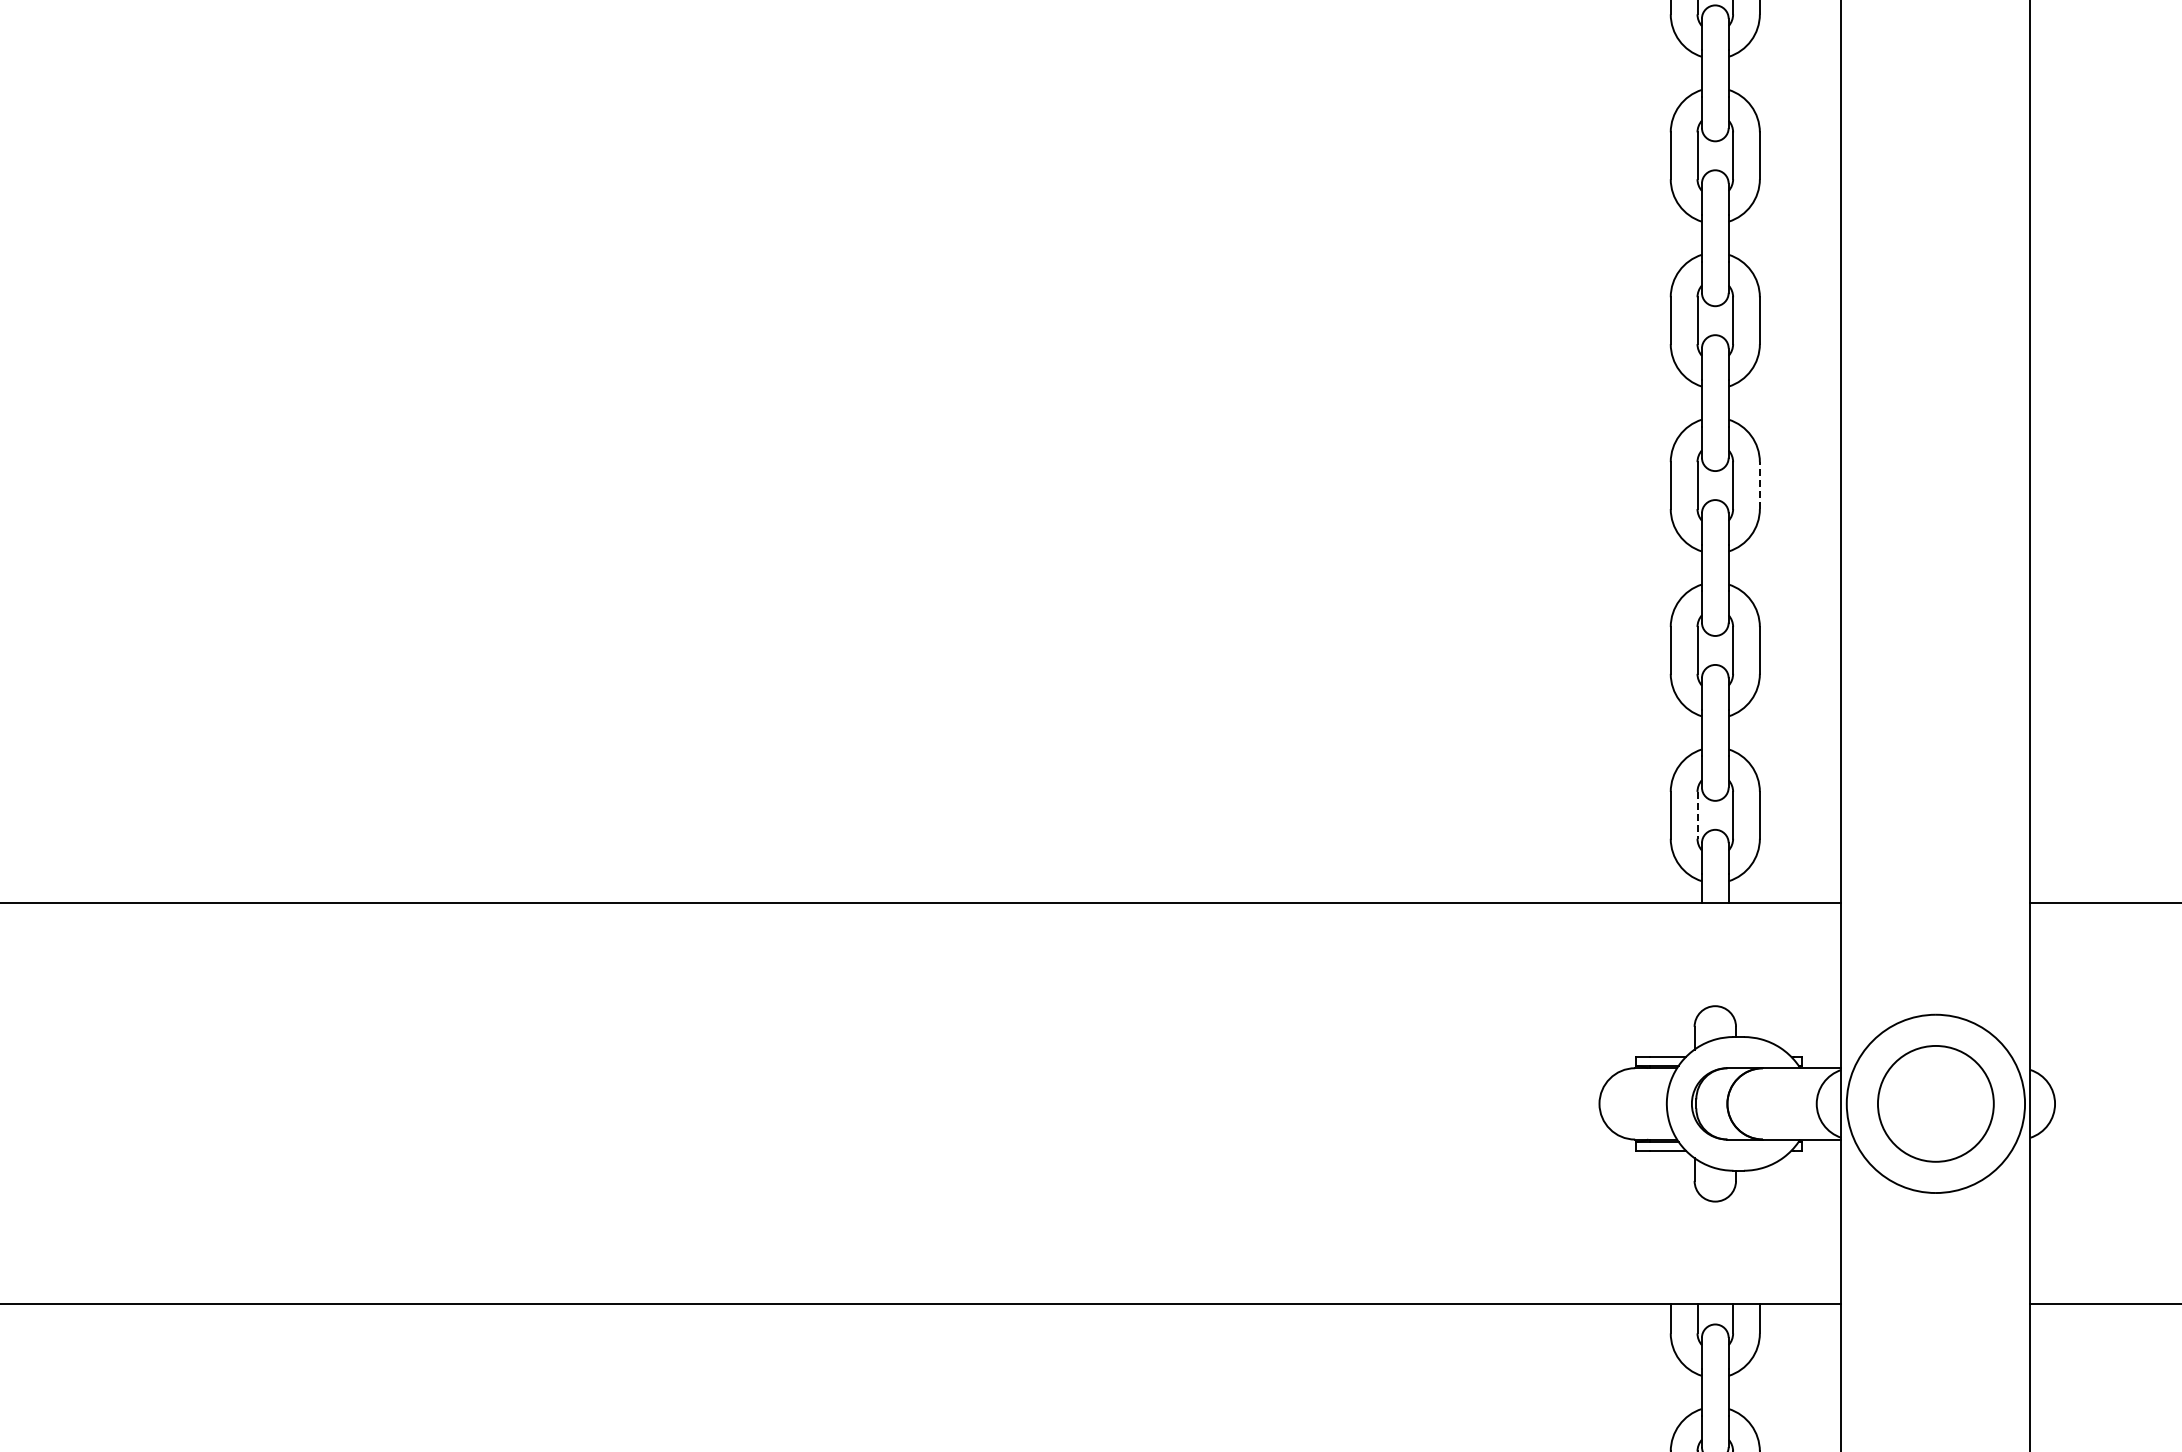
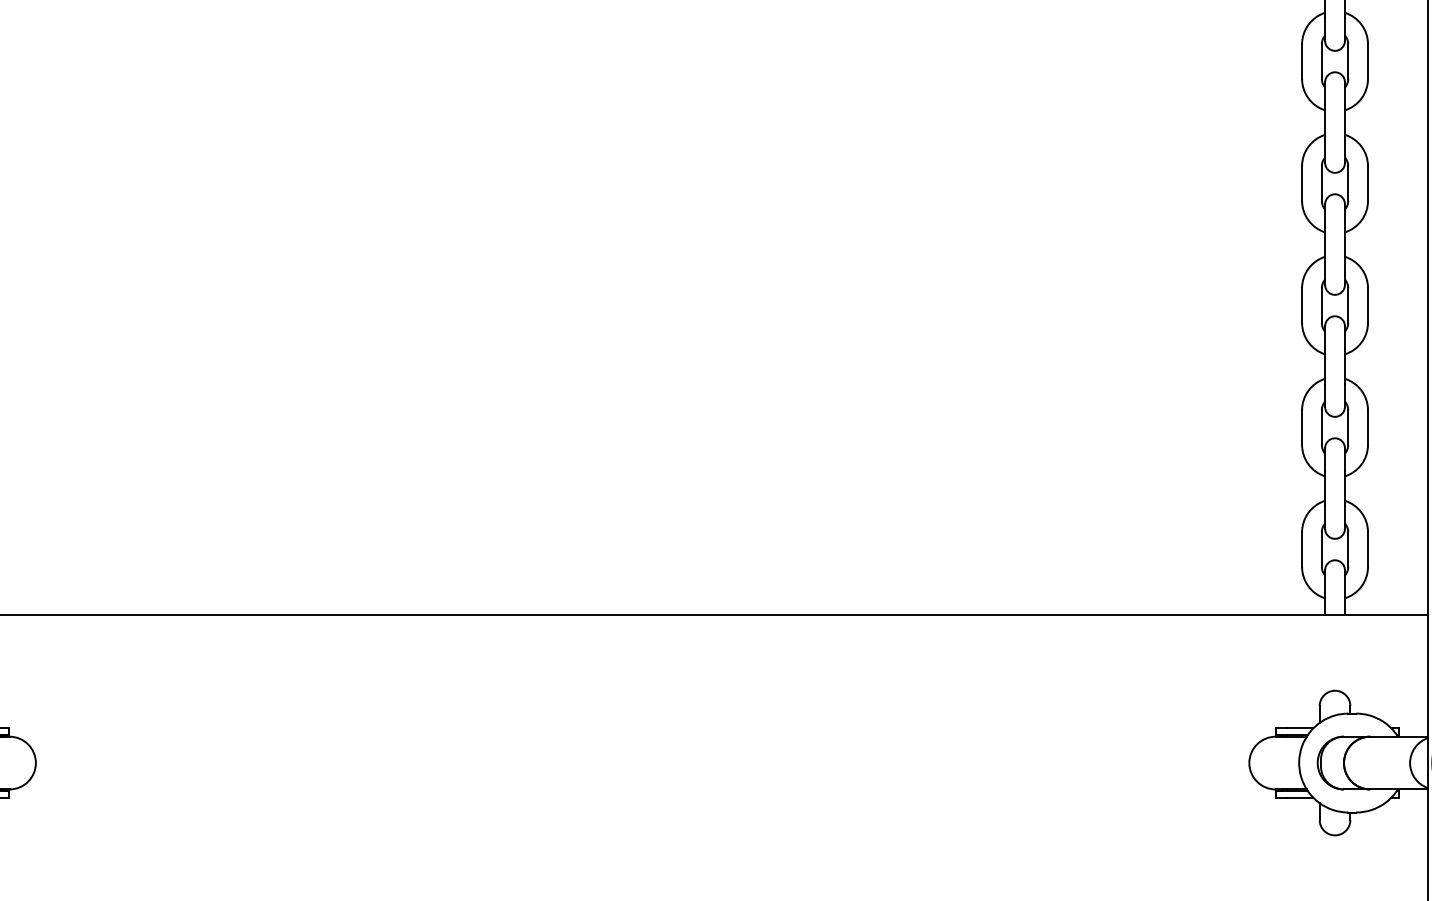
line: (1759, 485) -> (1367, 305), dashed -> solid
line: (1697, 815) -> (1321, 549), dashed -> solid

